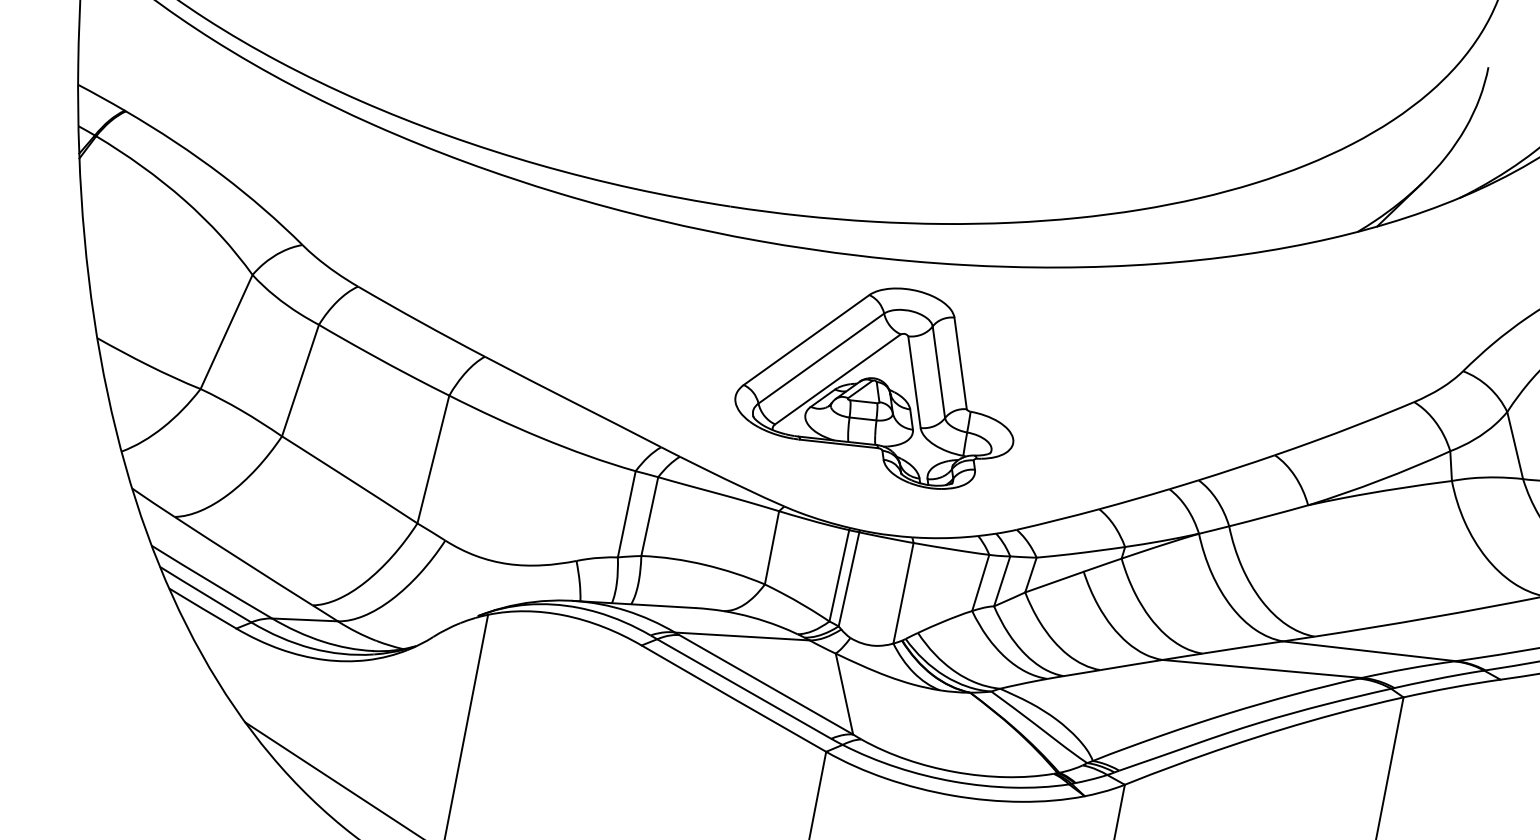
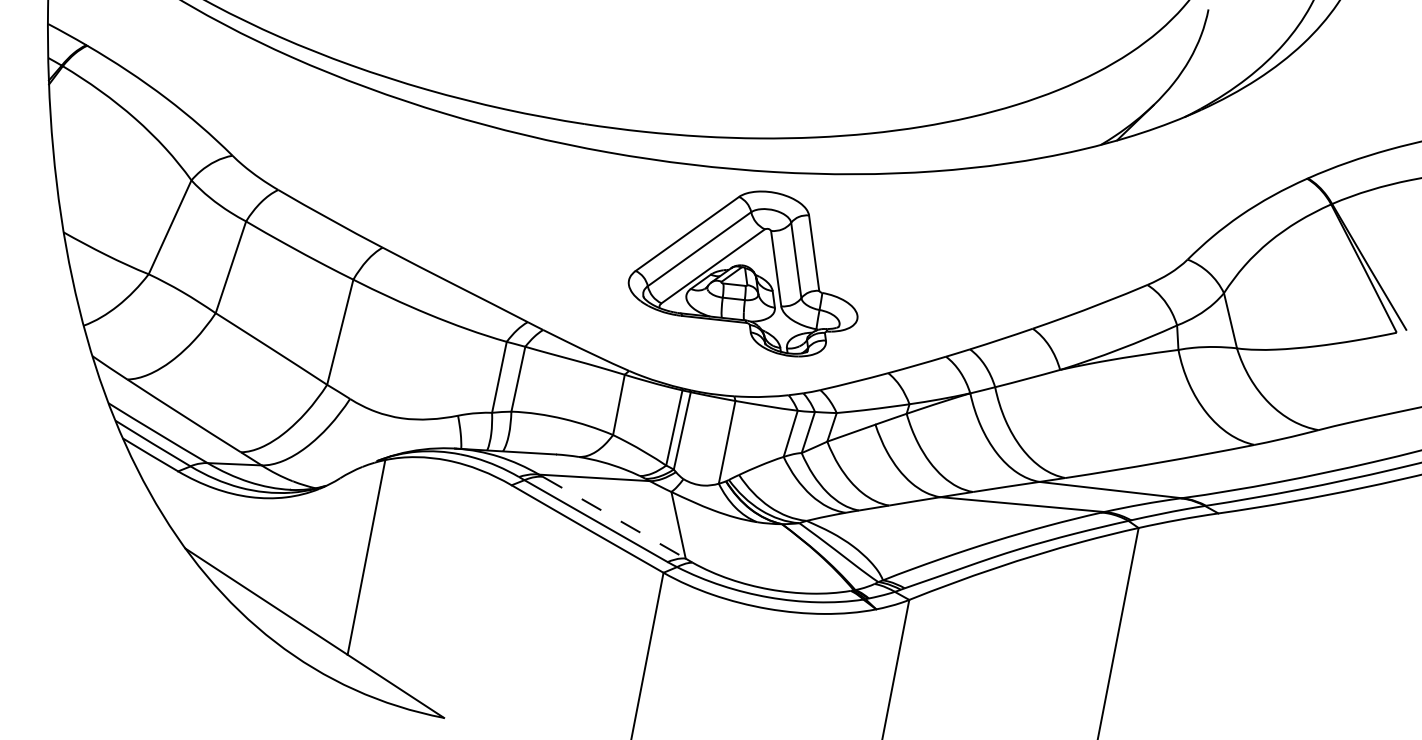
part: (873, 388) -> (742, 273), moved
line: (766, 684) -> (614, 517), solid -> dashed

